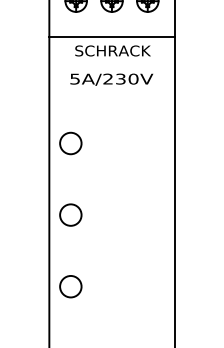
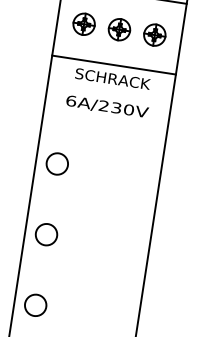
text: (75, 78) -> (71, 100), 5A/230V -> 6A/230V

